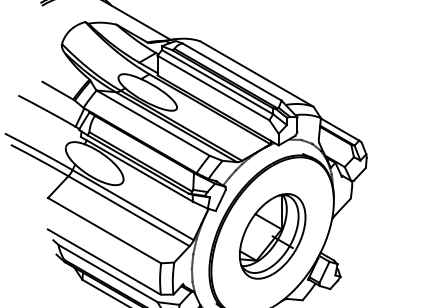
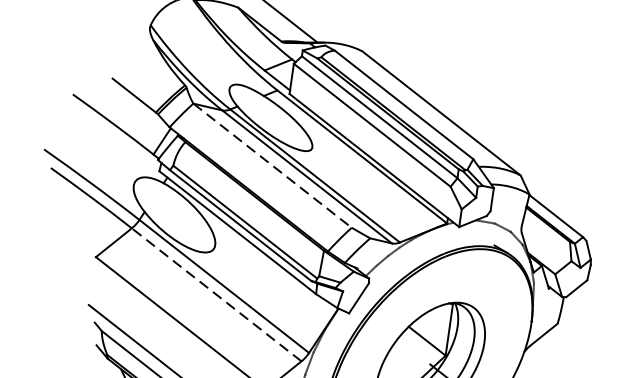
line: (153, 123) -> (272, 166), solid -> dashed
line: (129, 211) -> (217, 295), solid -> dashed

